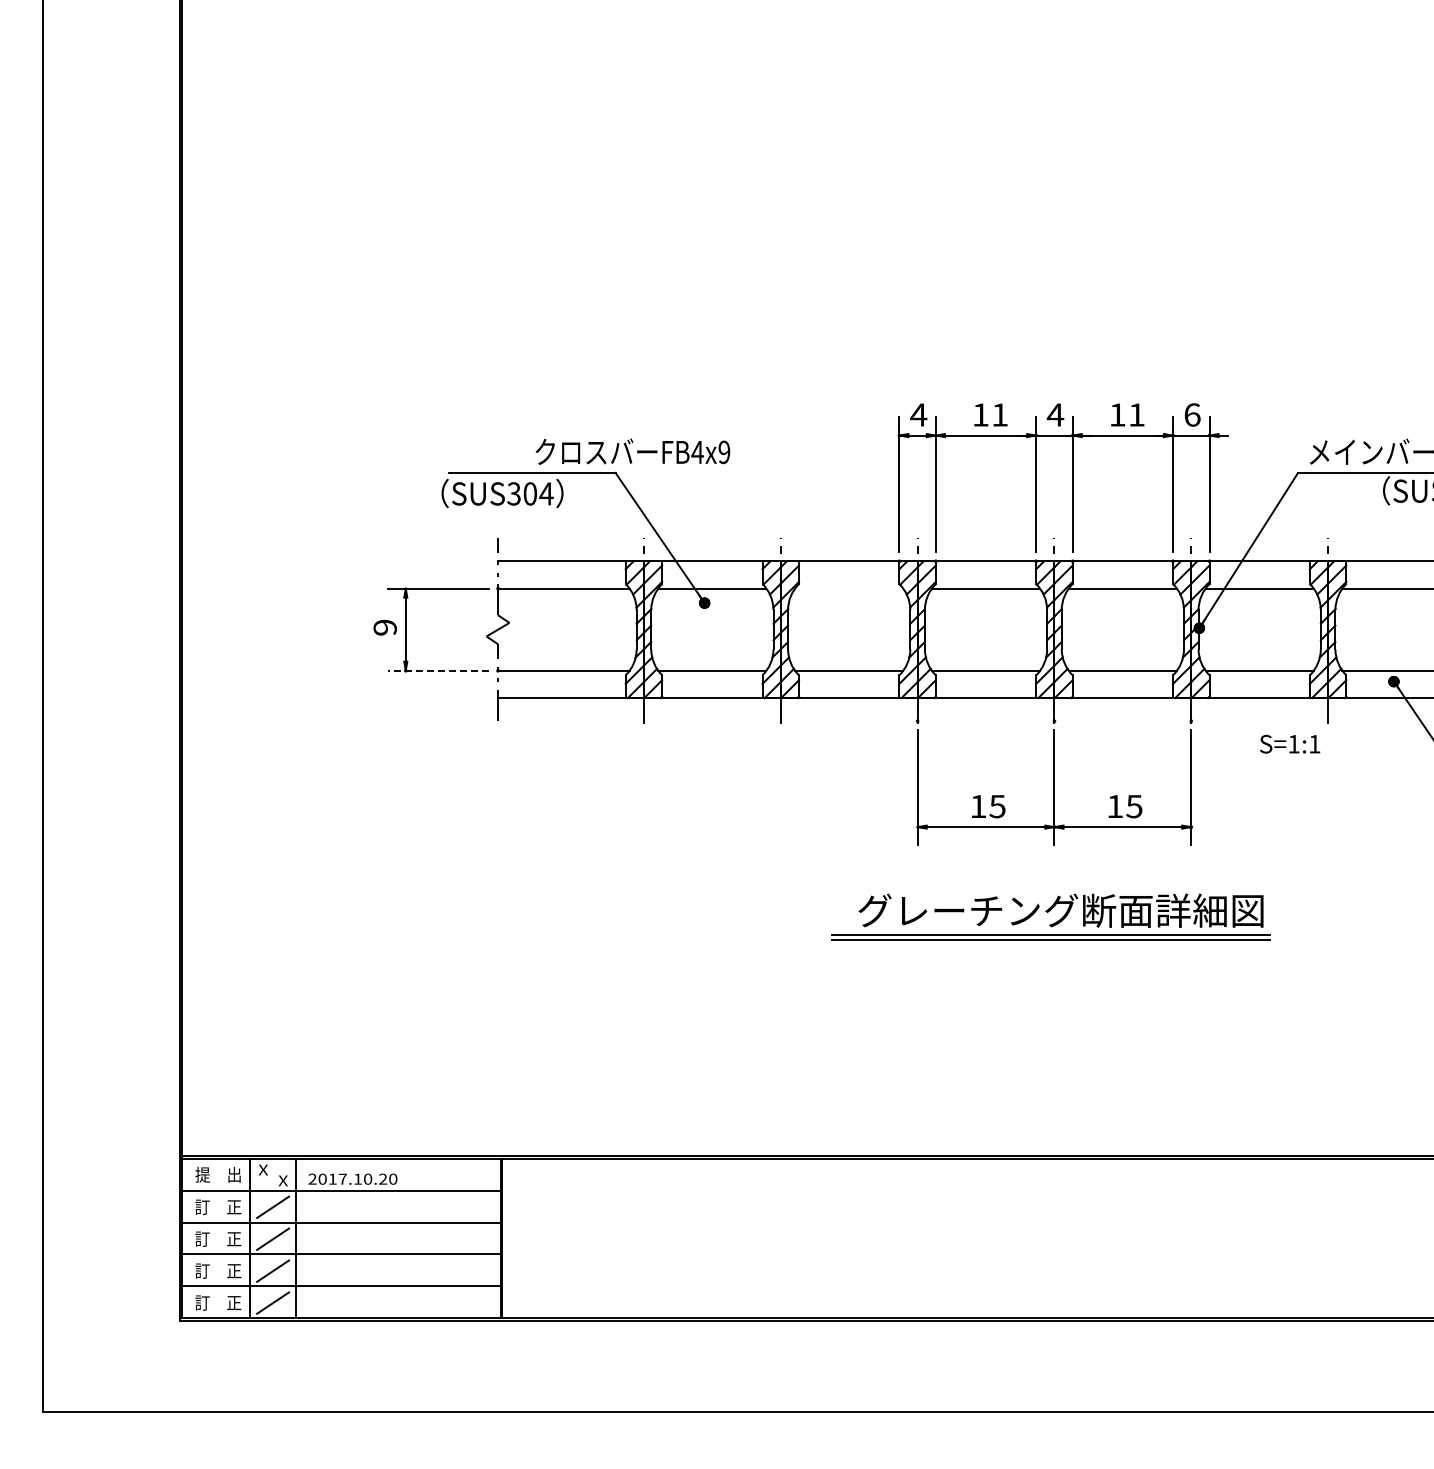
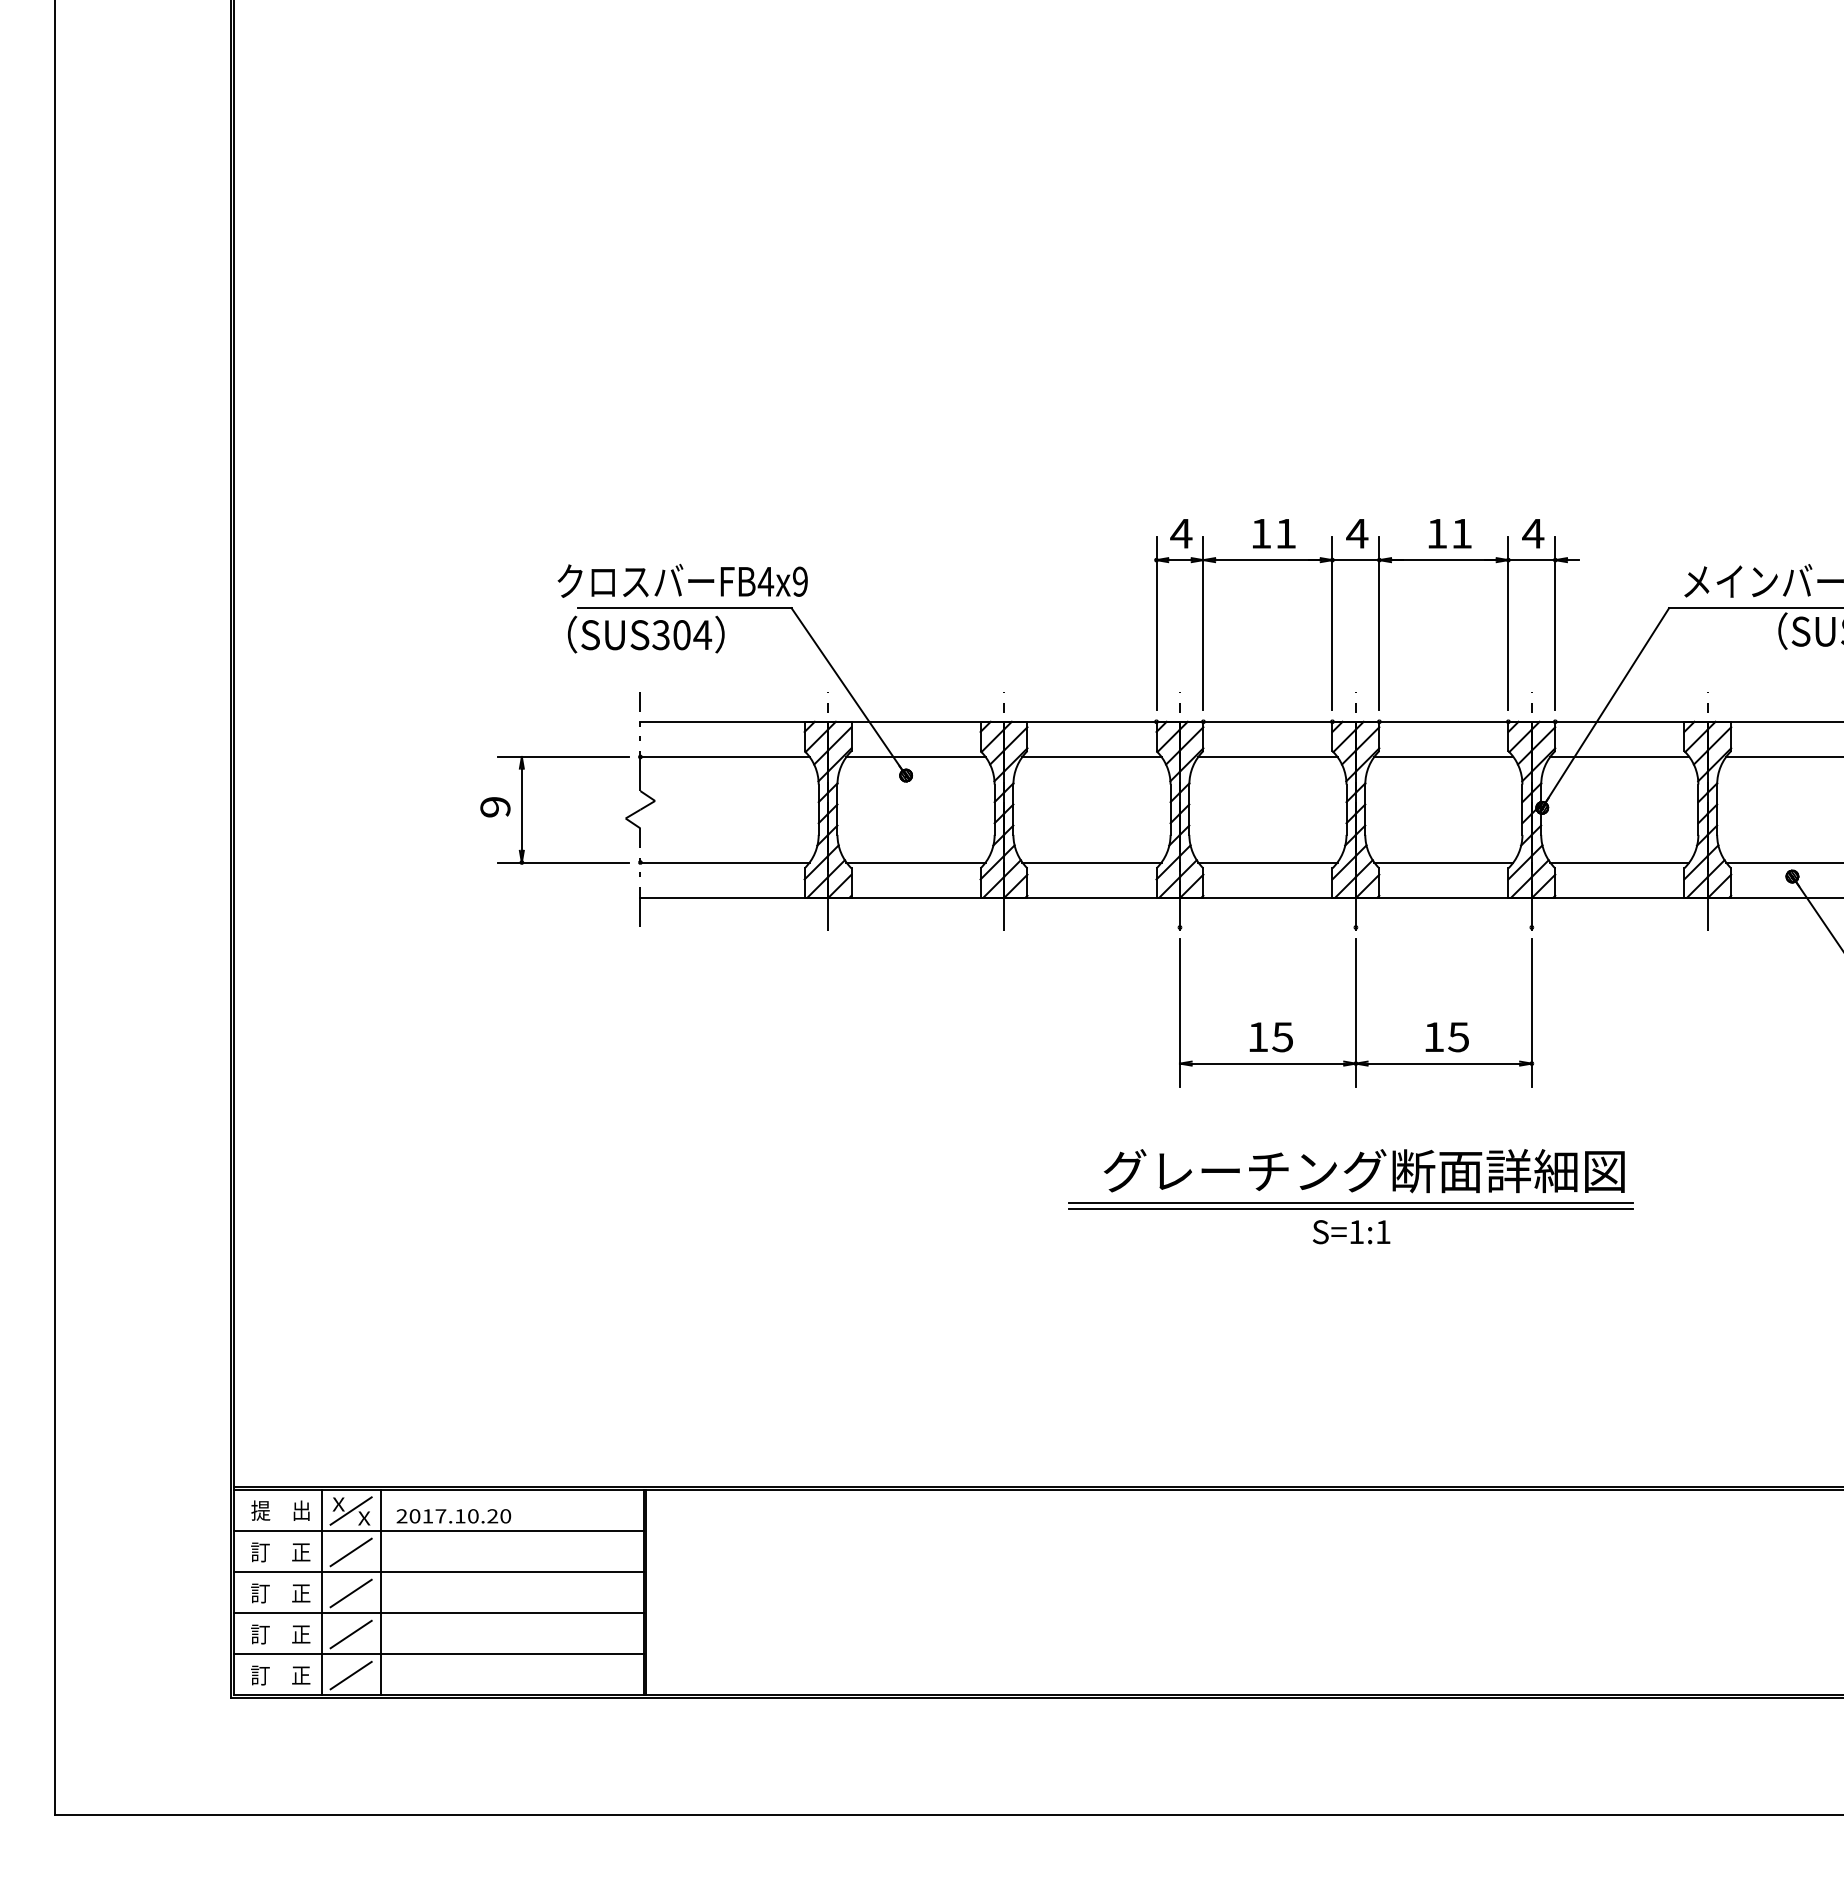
text: (1192, 414) -> (1533, 533), 6 -> 4
text: (632, 451) -> (682, 580), moved
line: (849, 588) -> (1092, 756), added
line: (438, 670) -> (563, 862), dashed -> solid
text: (1290, 743) -> (1352, 1231), moved
line: (273, 1174) -> (351, 1510), added

